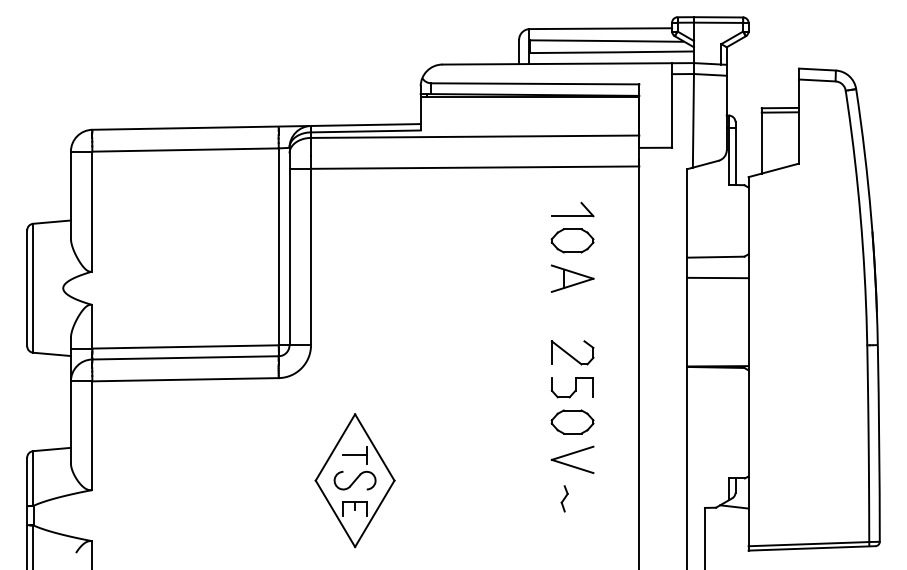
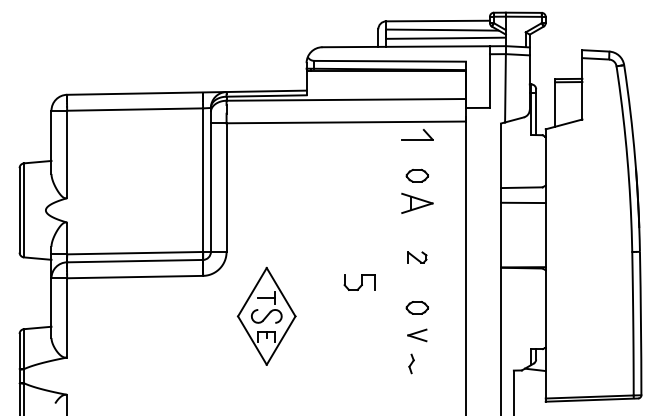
part: (572, 209) -> (417, 134), moved
part: (572, 240) -> (417, 175), size x0.7
part: (572, 352) -> (417, 257), size x0.6
part: (571, 387) -> (358, 282), moved
part: (572, 421) -> (417, 307), size x0.7
part: (572, 459) -> (417, 335), size x0.6
part: (354, 480) -> (266, 316), moved

